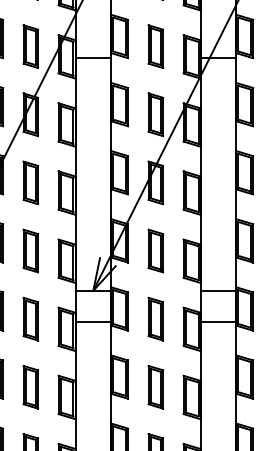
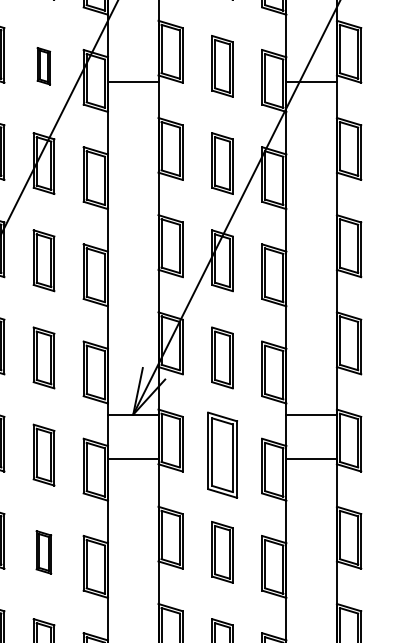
part: (30, 46) -> (43, 66), size x0.6
part: (155, 318) -> (221, 454), size x1.4
part: (30, 387) -> (43, 552), size x0.7

